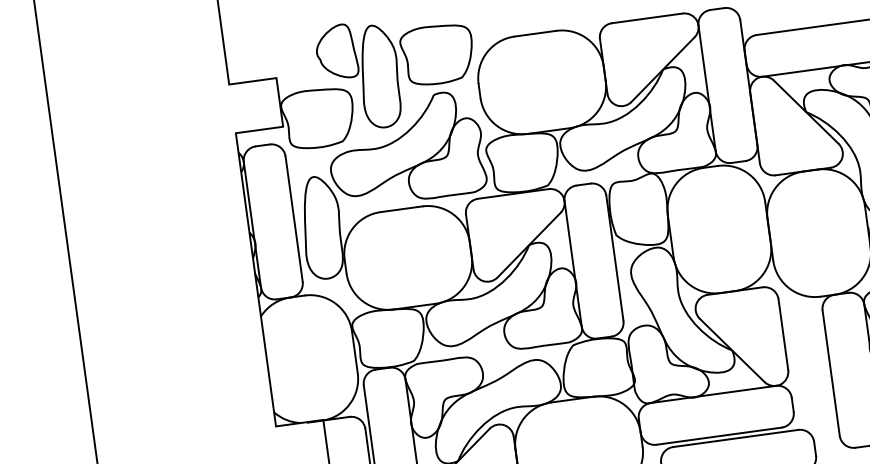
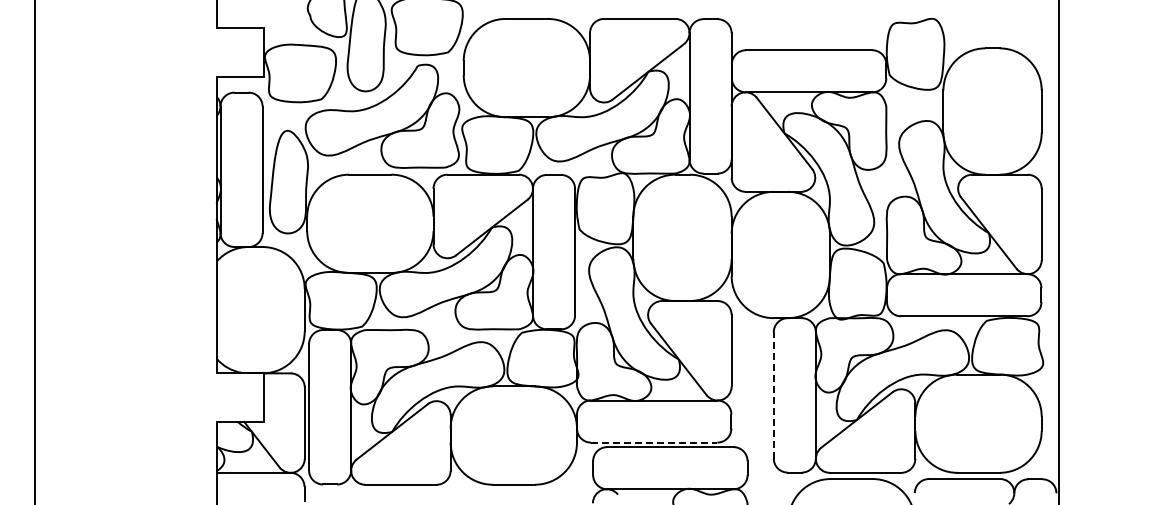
line: (830, 372) -> (773, 394), solid -> dashed
line: (719, 436) -> (654, 442), solid -> dashed

